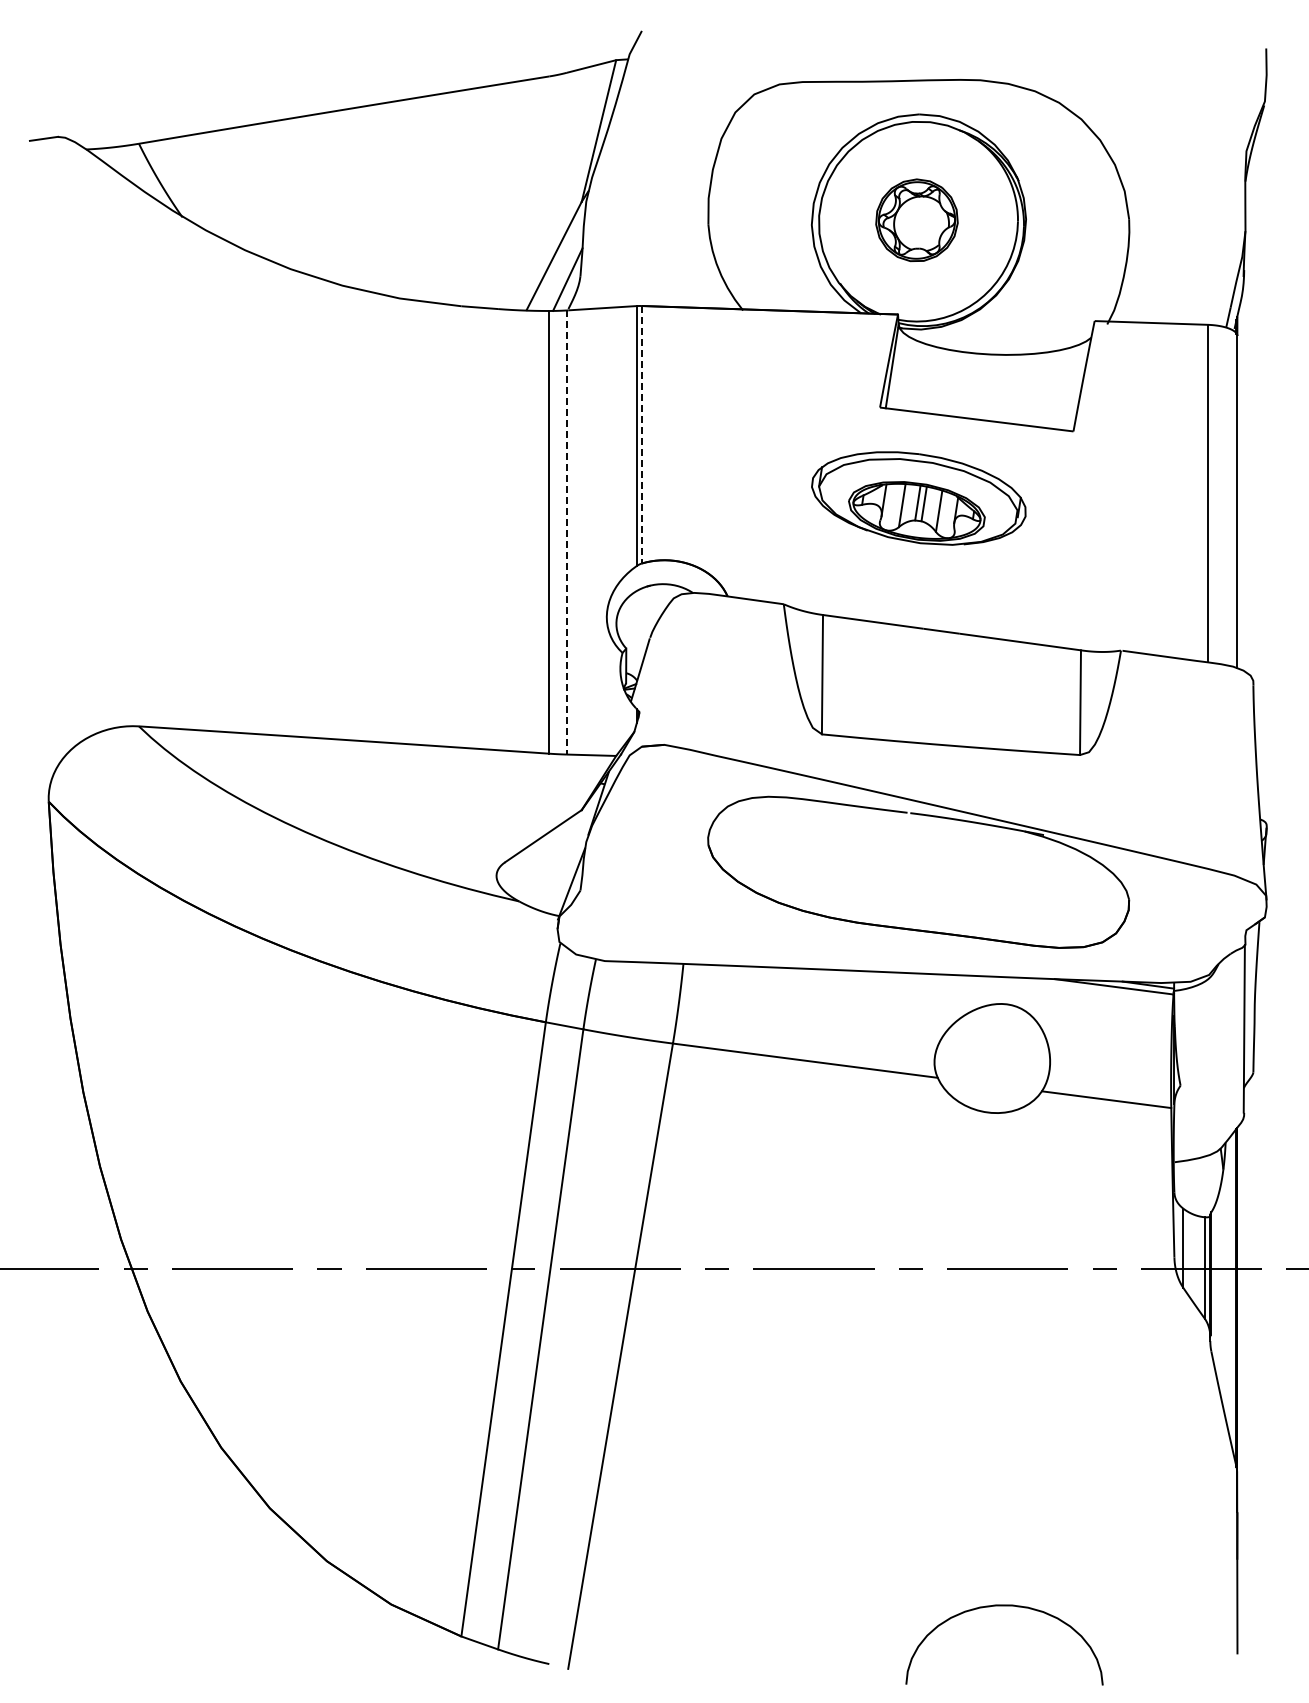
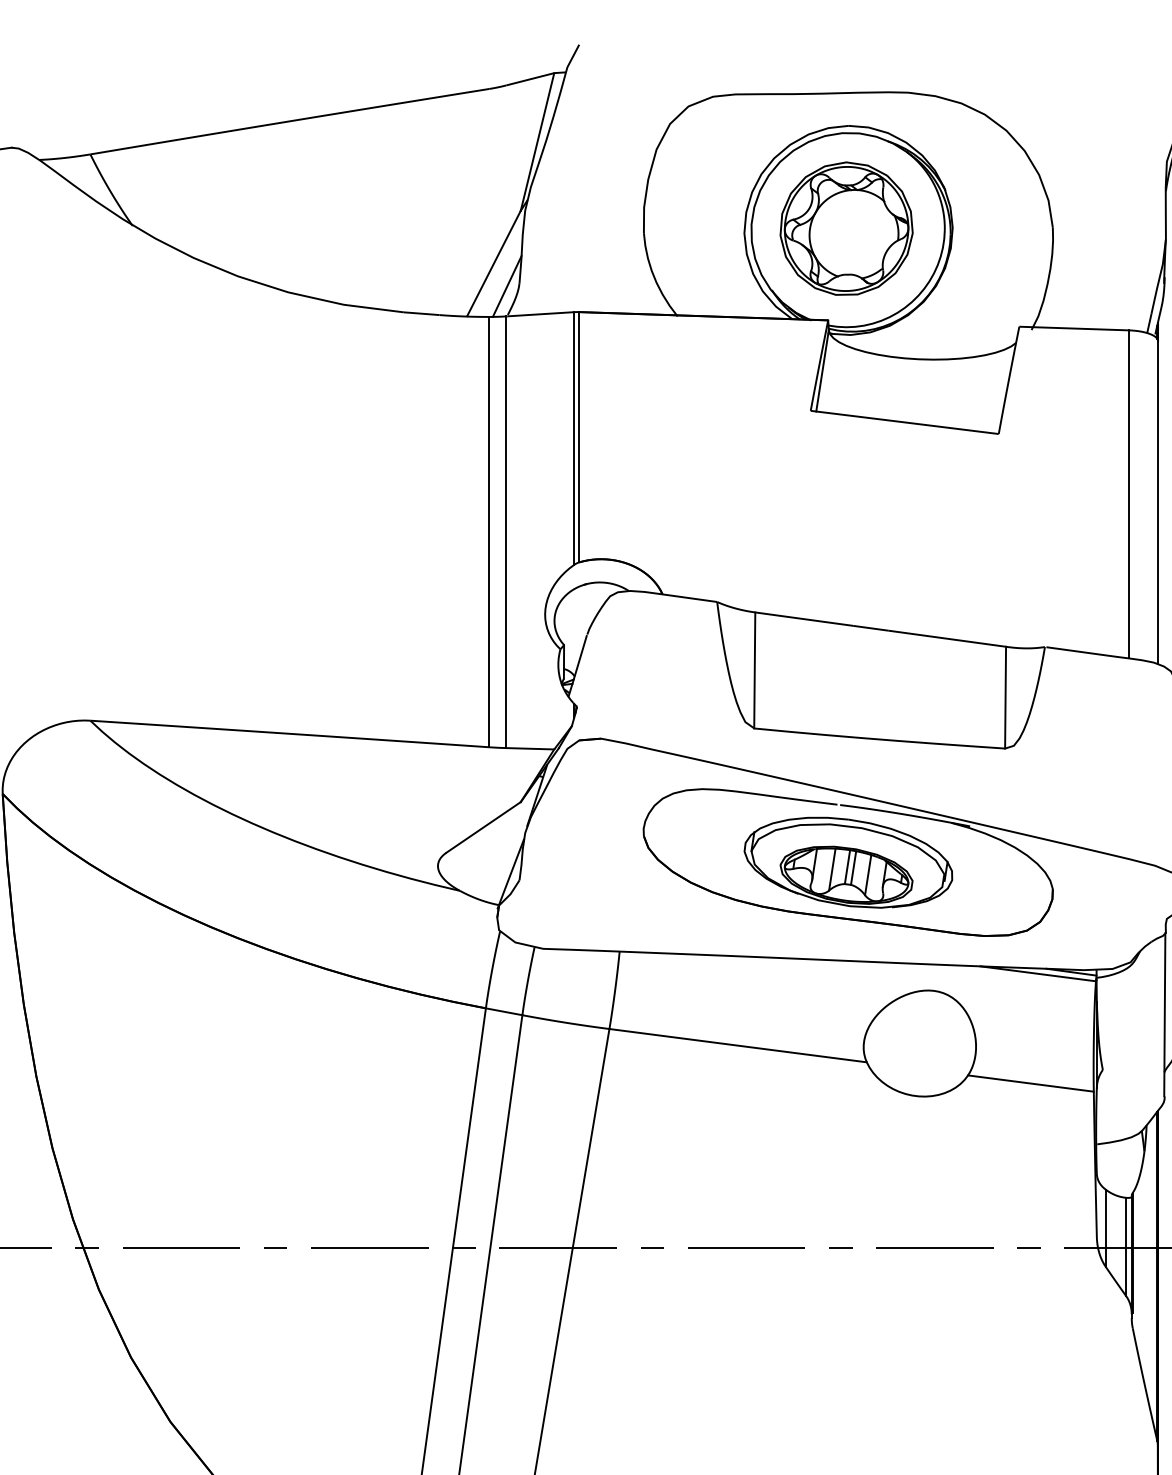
part: (916, 220) -> (846, 228), size x1.67
line: (641, 434) -> (578, 436), dashed -> solid
part: (918, 498) -> (848, 862), moved
line: (566, 533) -> (505, 533), dashed -> solid

